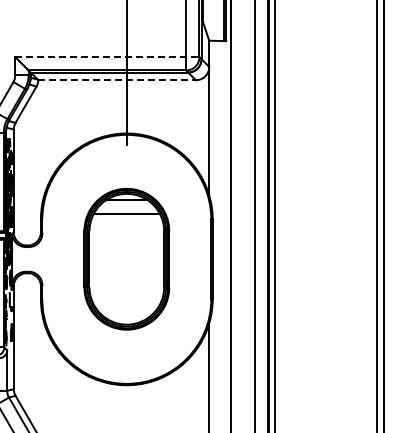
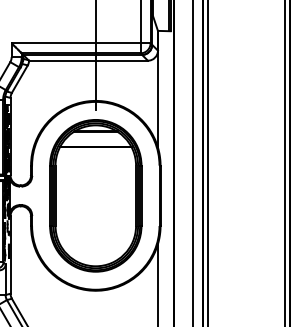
line: (107, 57) -> (81, 43), dashed -> solid
line: (117, 80) -> (88, 60), dashed -> solid
part: (126, 258) -> (95, 195), size x1.43

